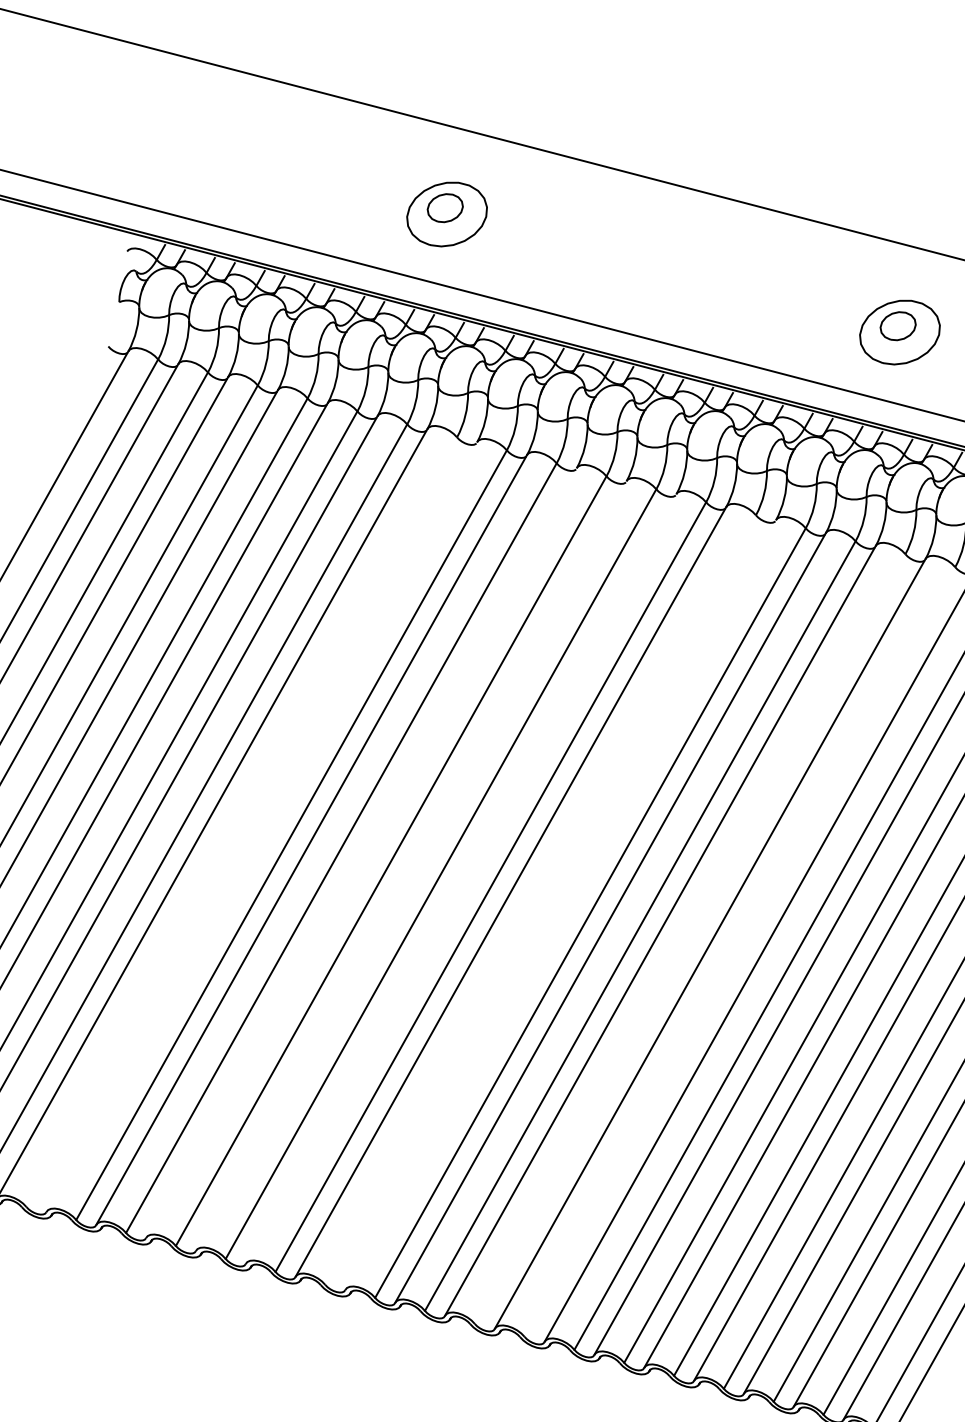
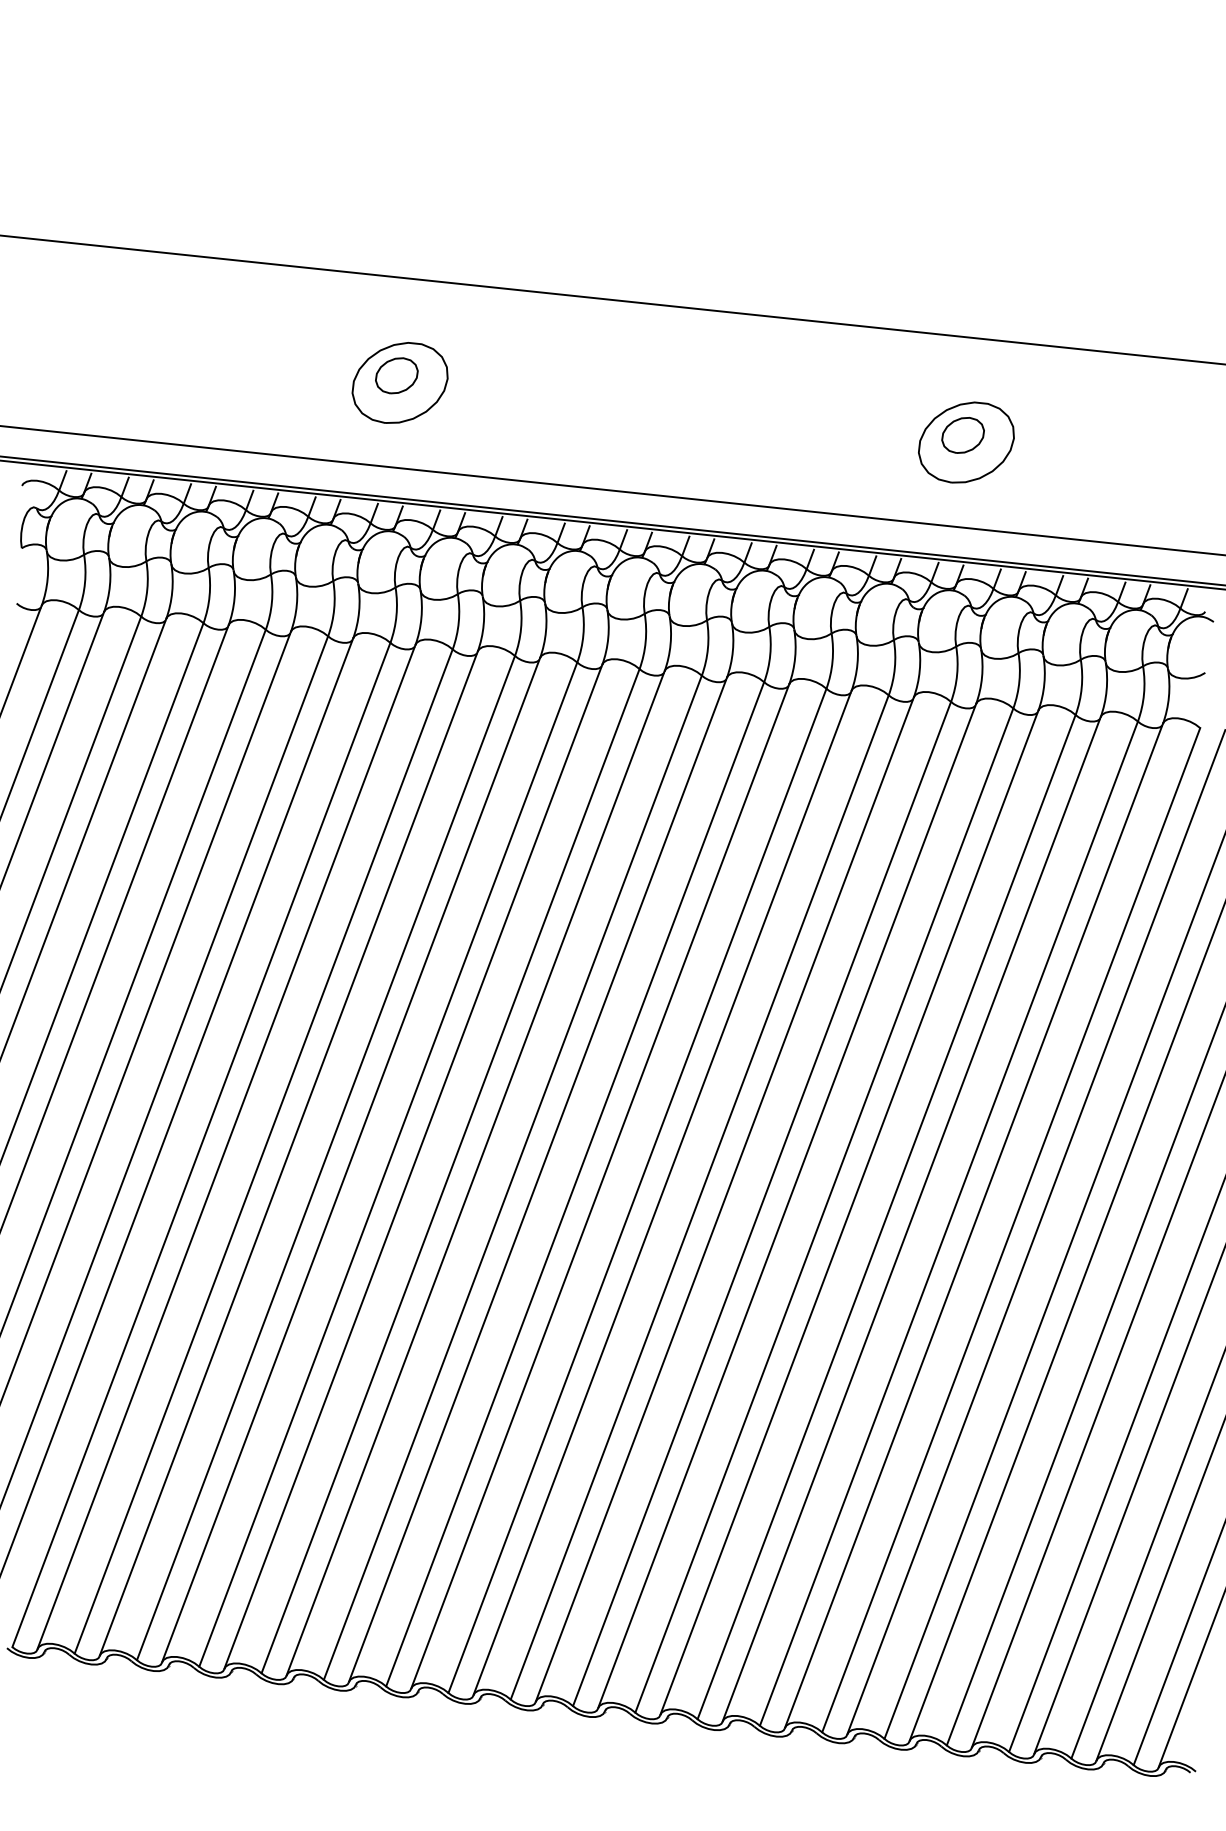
line: (241, 822) -> (263, 1151), added
line: (261, 826) -> (288, 1153), added
line: (361, 852) -> (413, 1166), added
line: (411, 866) -> (475, 1173), added
line: (461, 878) -> (538, 1179), added
line: (540, 899) -> (637, 1190), added
line: (560, 904) -> (662, 1192), added
line: (690, 939) -> (824, 1210), added
line: (739, 952) -> (886, 1217), added

